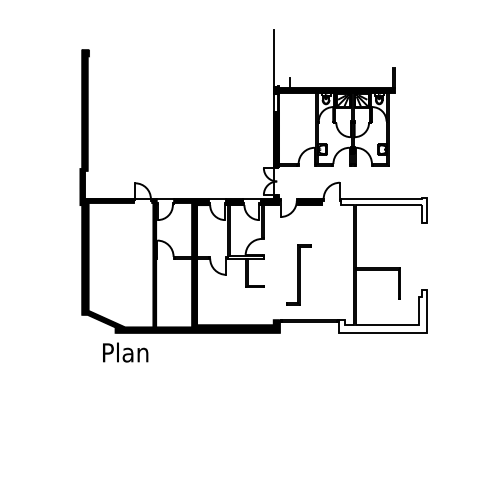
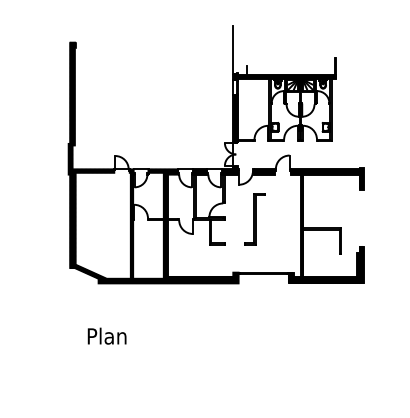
hatch: (381, 264) -> (325, 225), added
part: (298, 275) -> (254, 219), moved
text: (124, 351) -> (106, 335), moved

